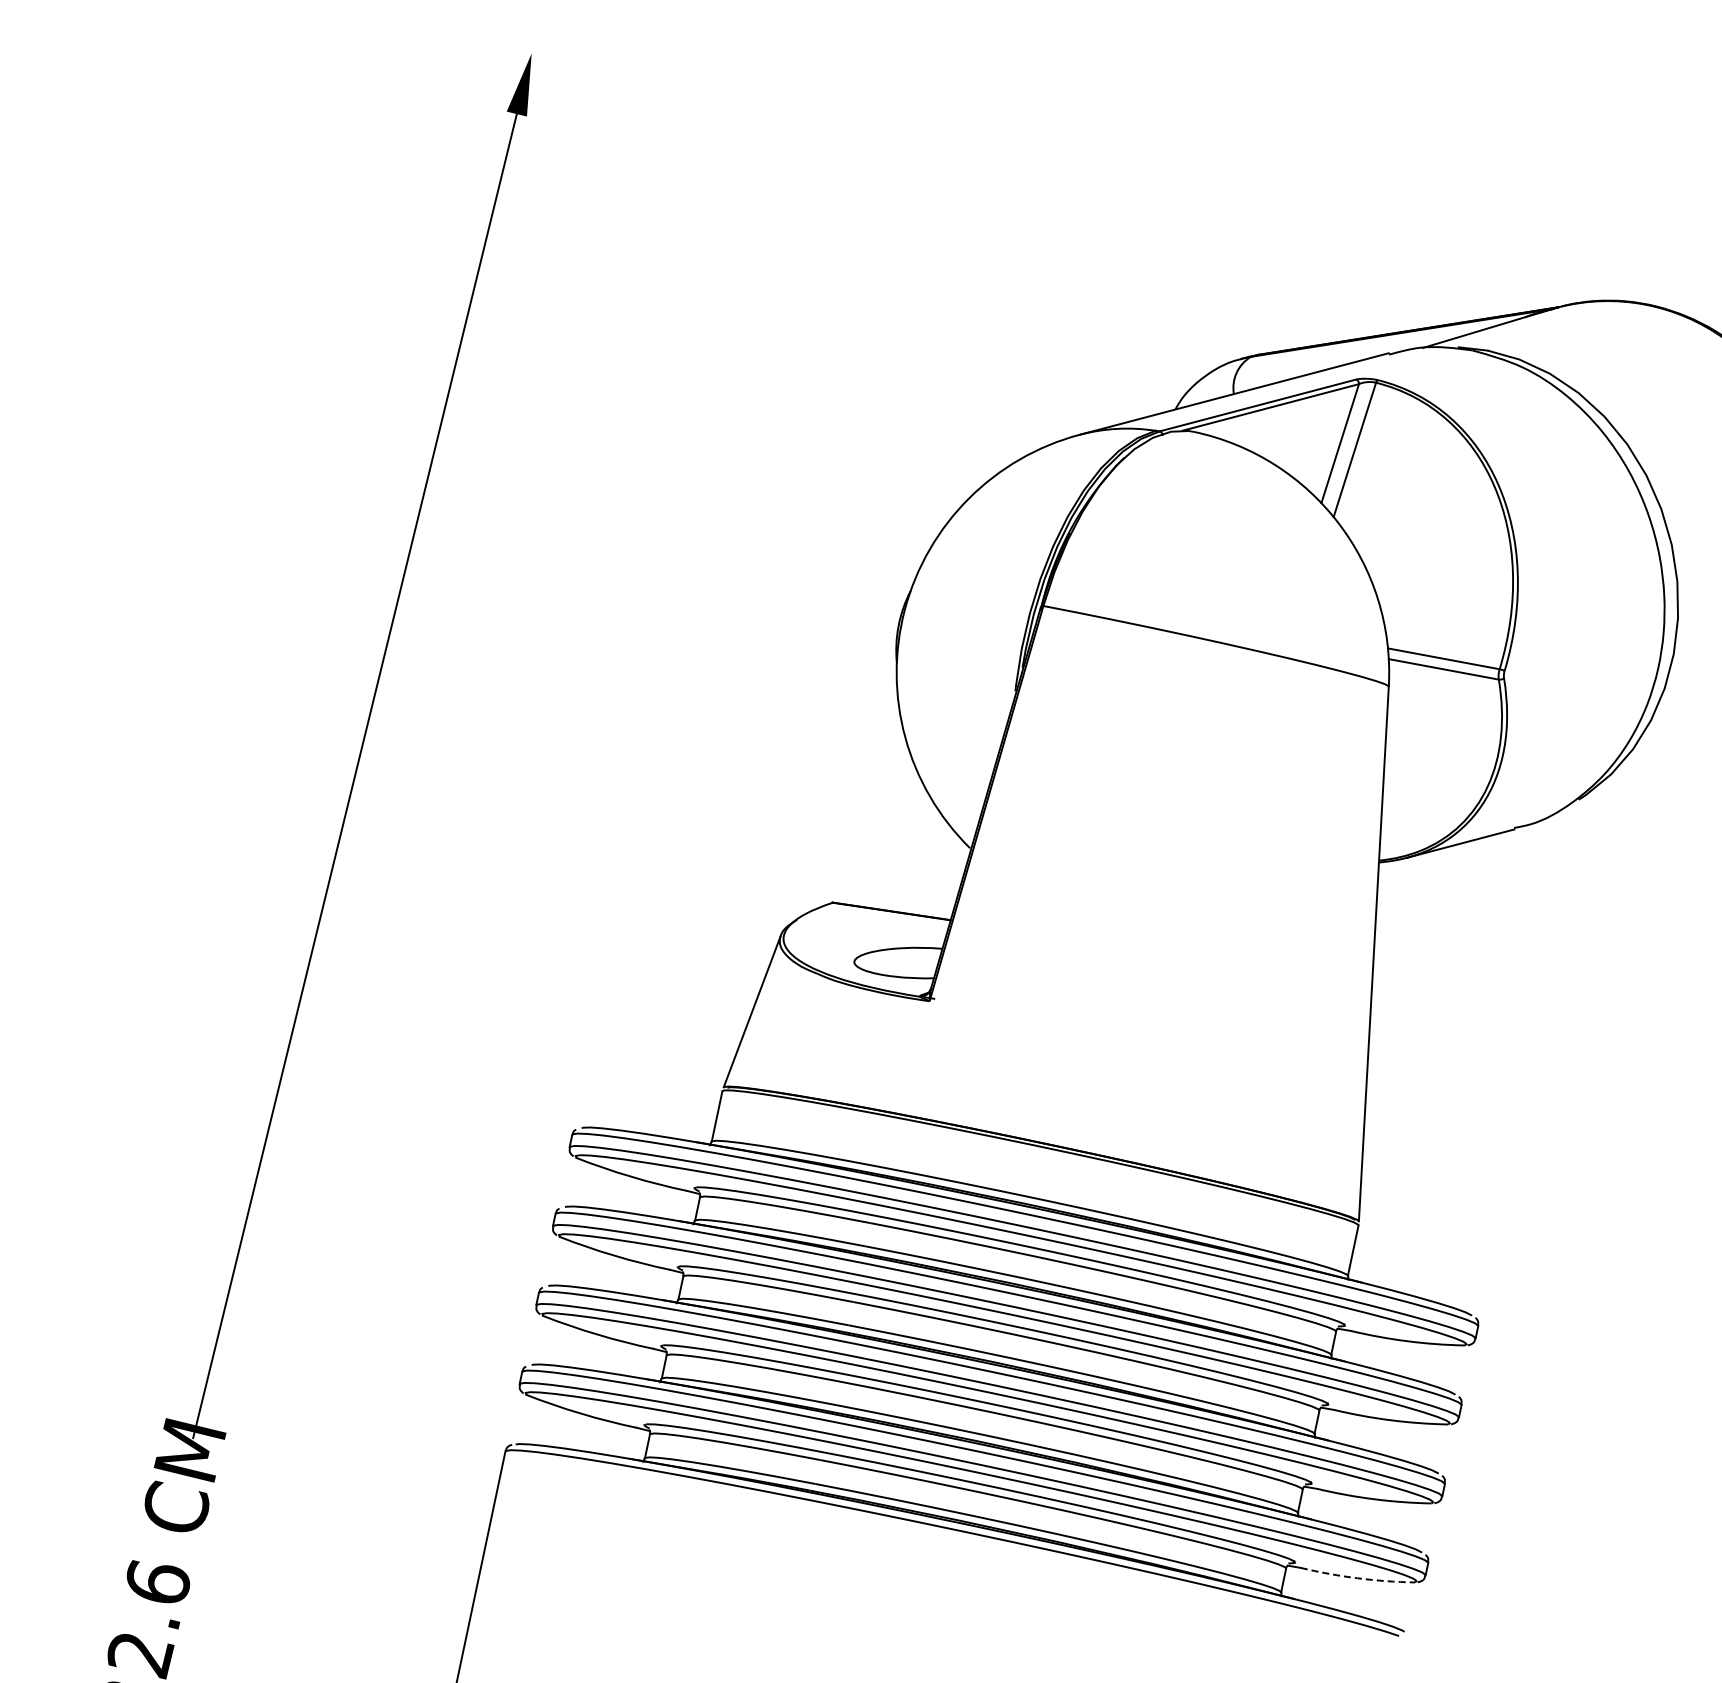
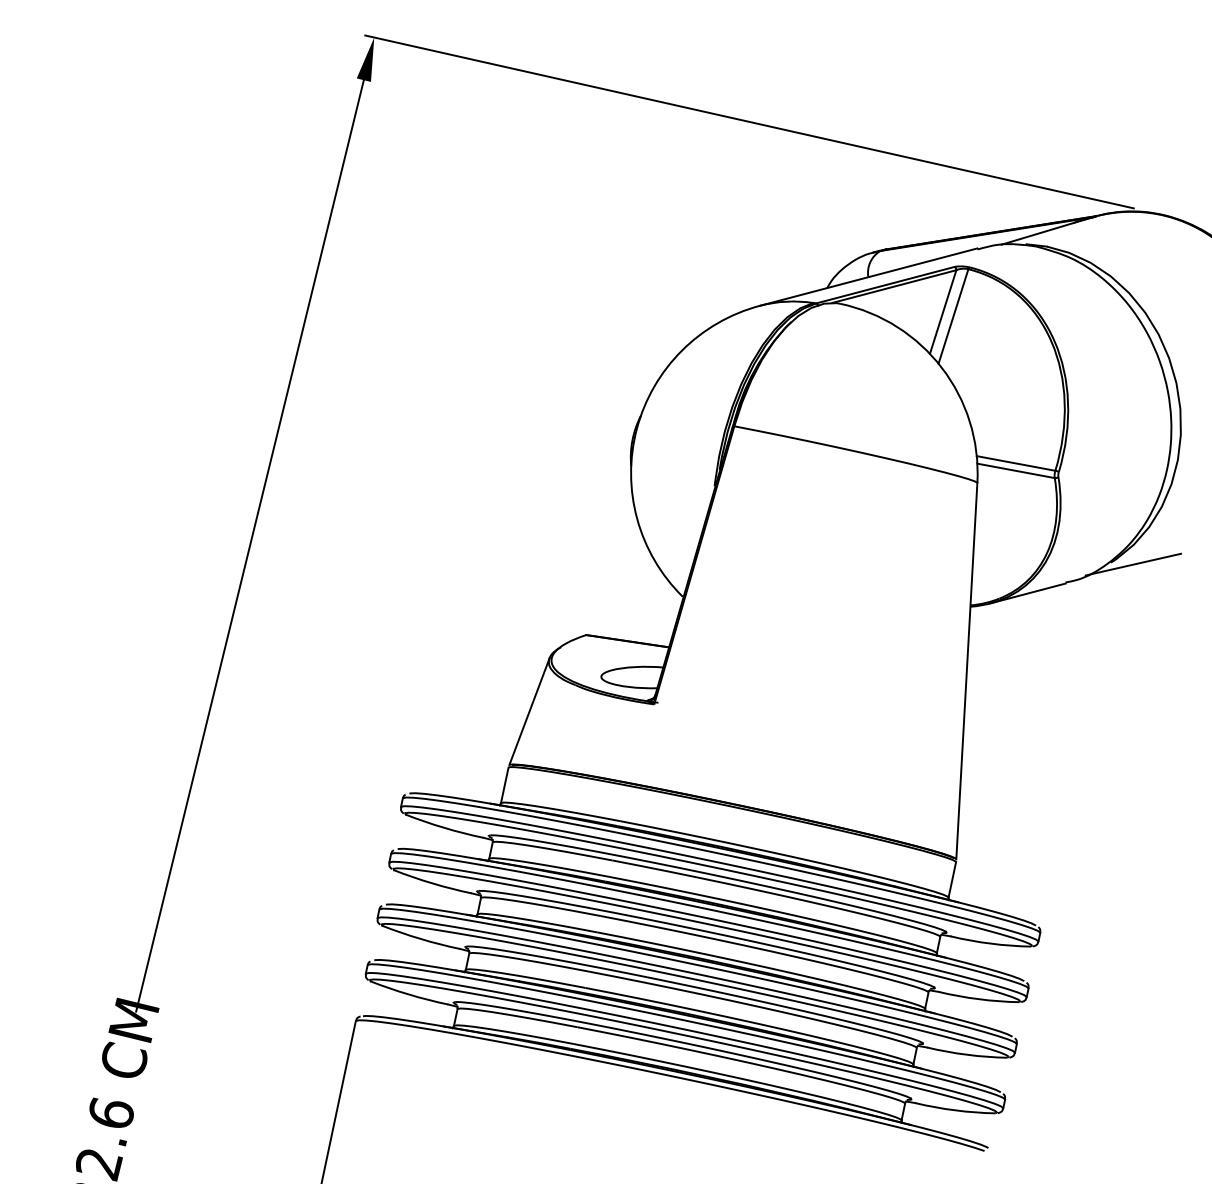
line: (1064, 173) -> (749, 121), added
line: (1610, 802) -> (1133, 564), added
arc: (1357, 1578) -> (955, 1110), dashed -> solid

